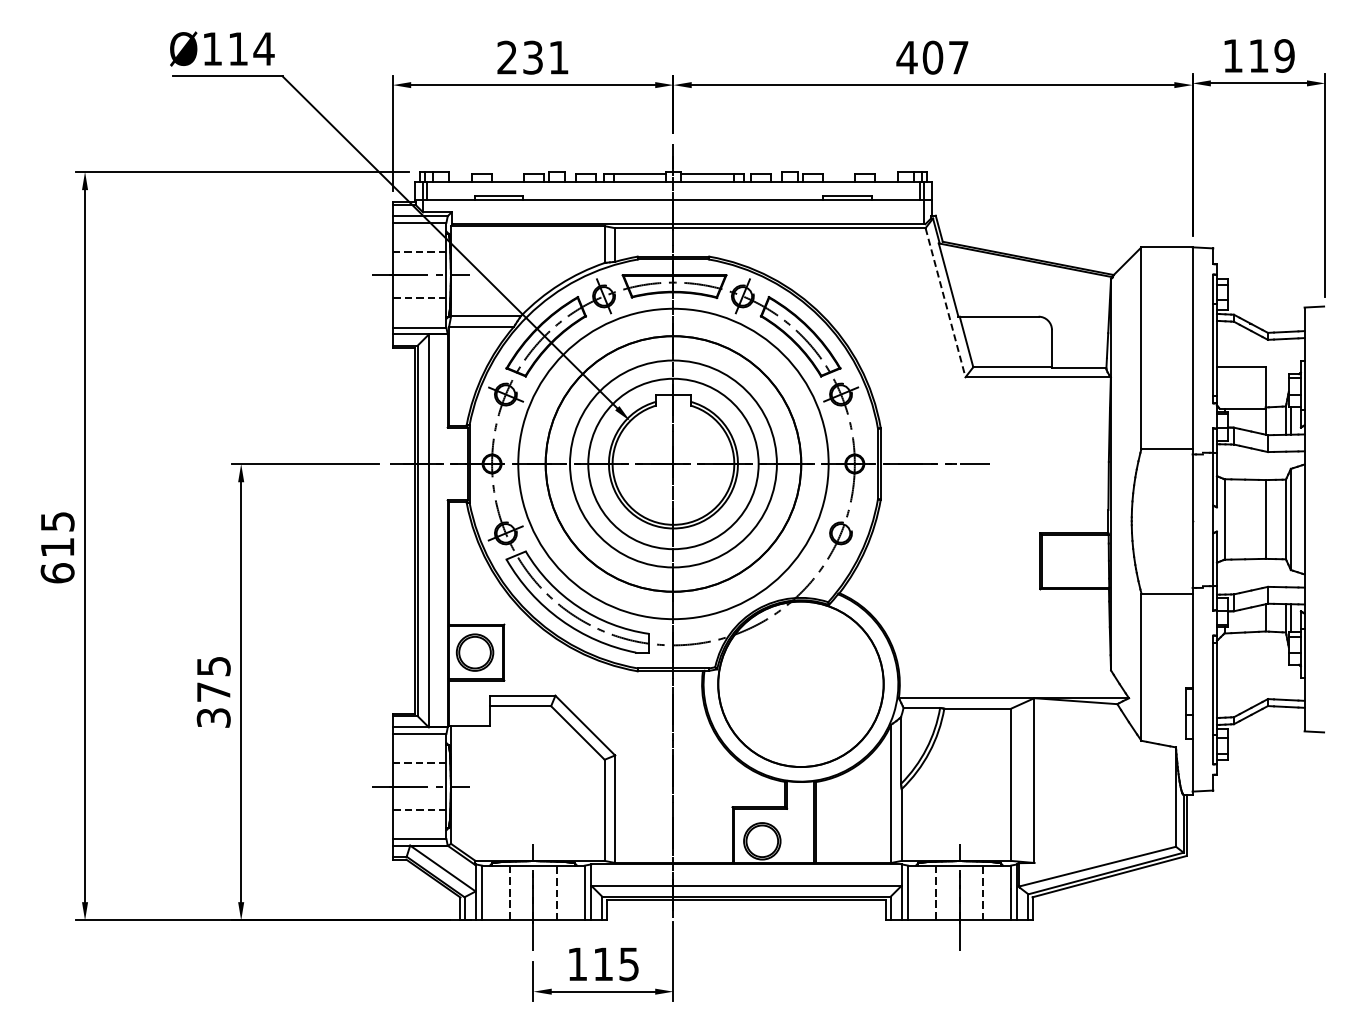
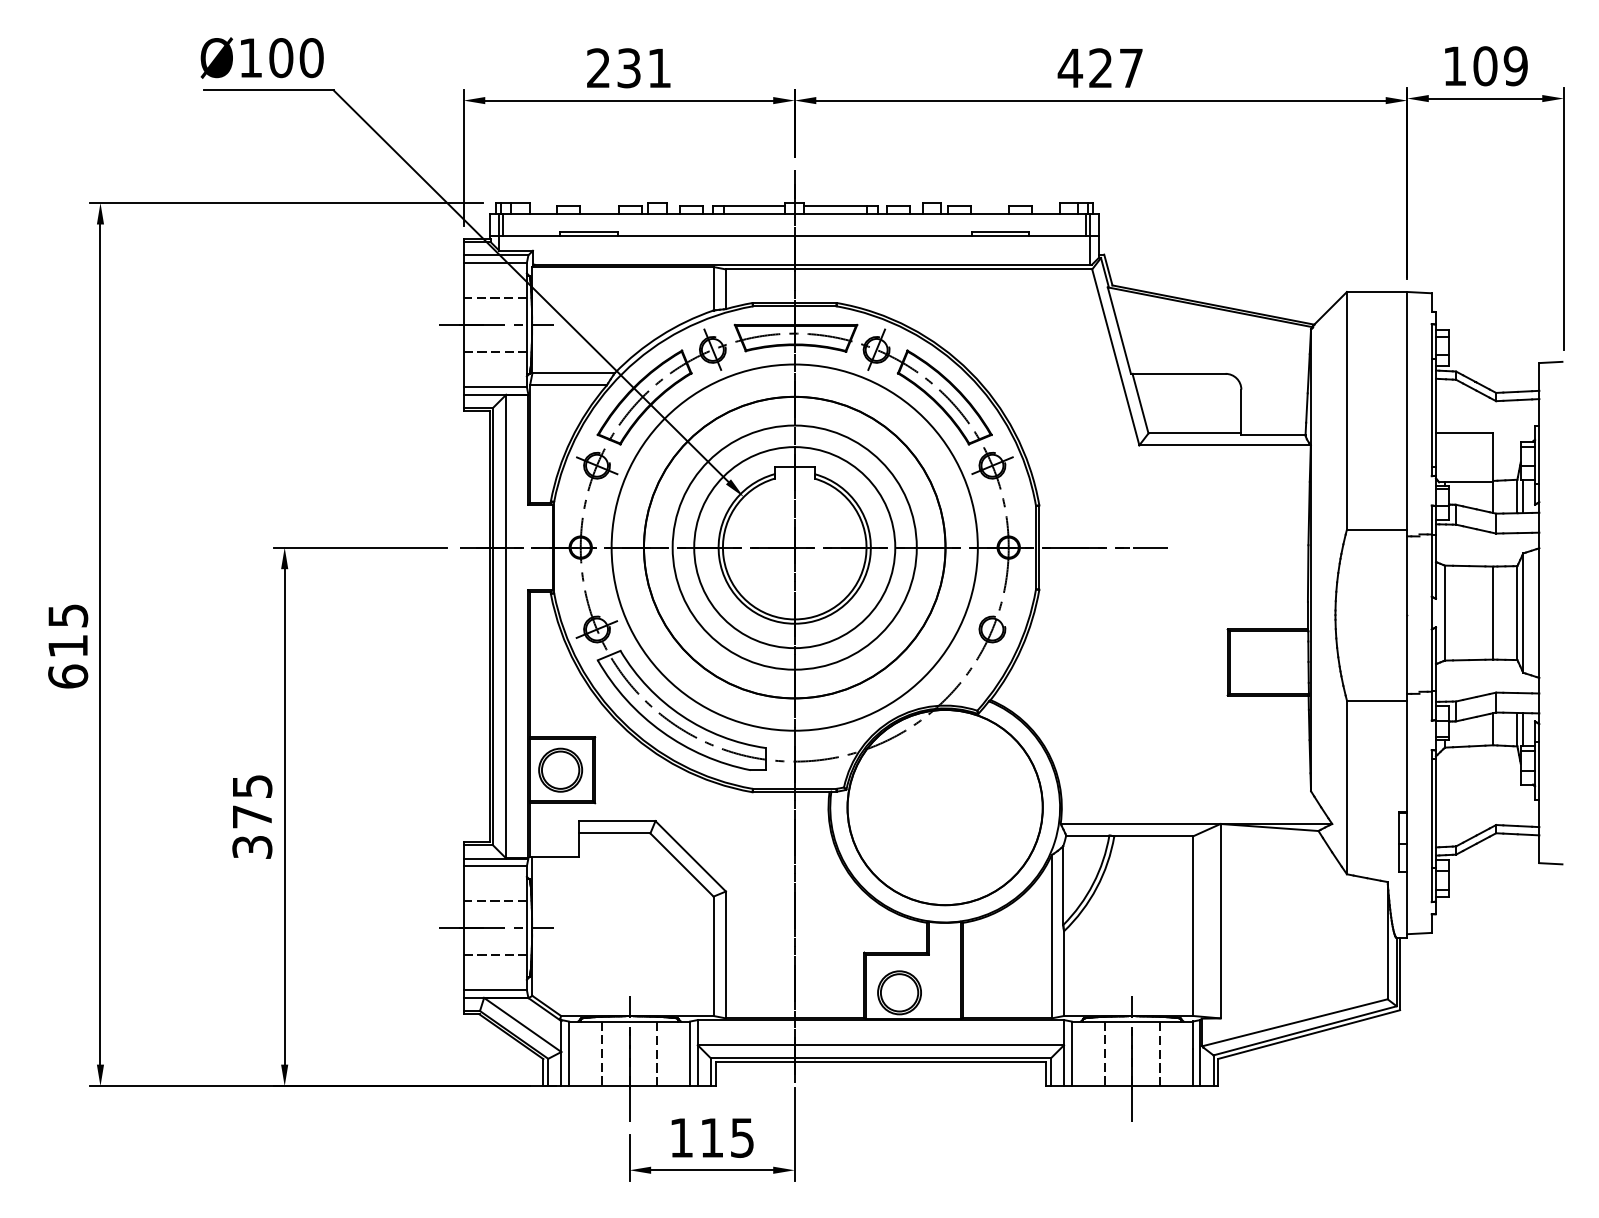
text: (251, 49) -> (296, 58), Ø114 -> Ø100
text: (1258, 55) -> (1485, 65), 119 -> 109
text: (932, 57) -> (1100, 68), 407 -> 427
line: (945, 303) -> (1115, 358), dashed -> solid

